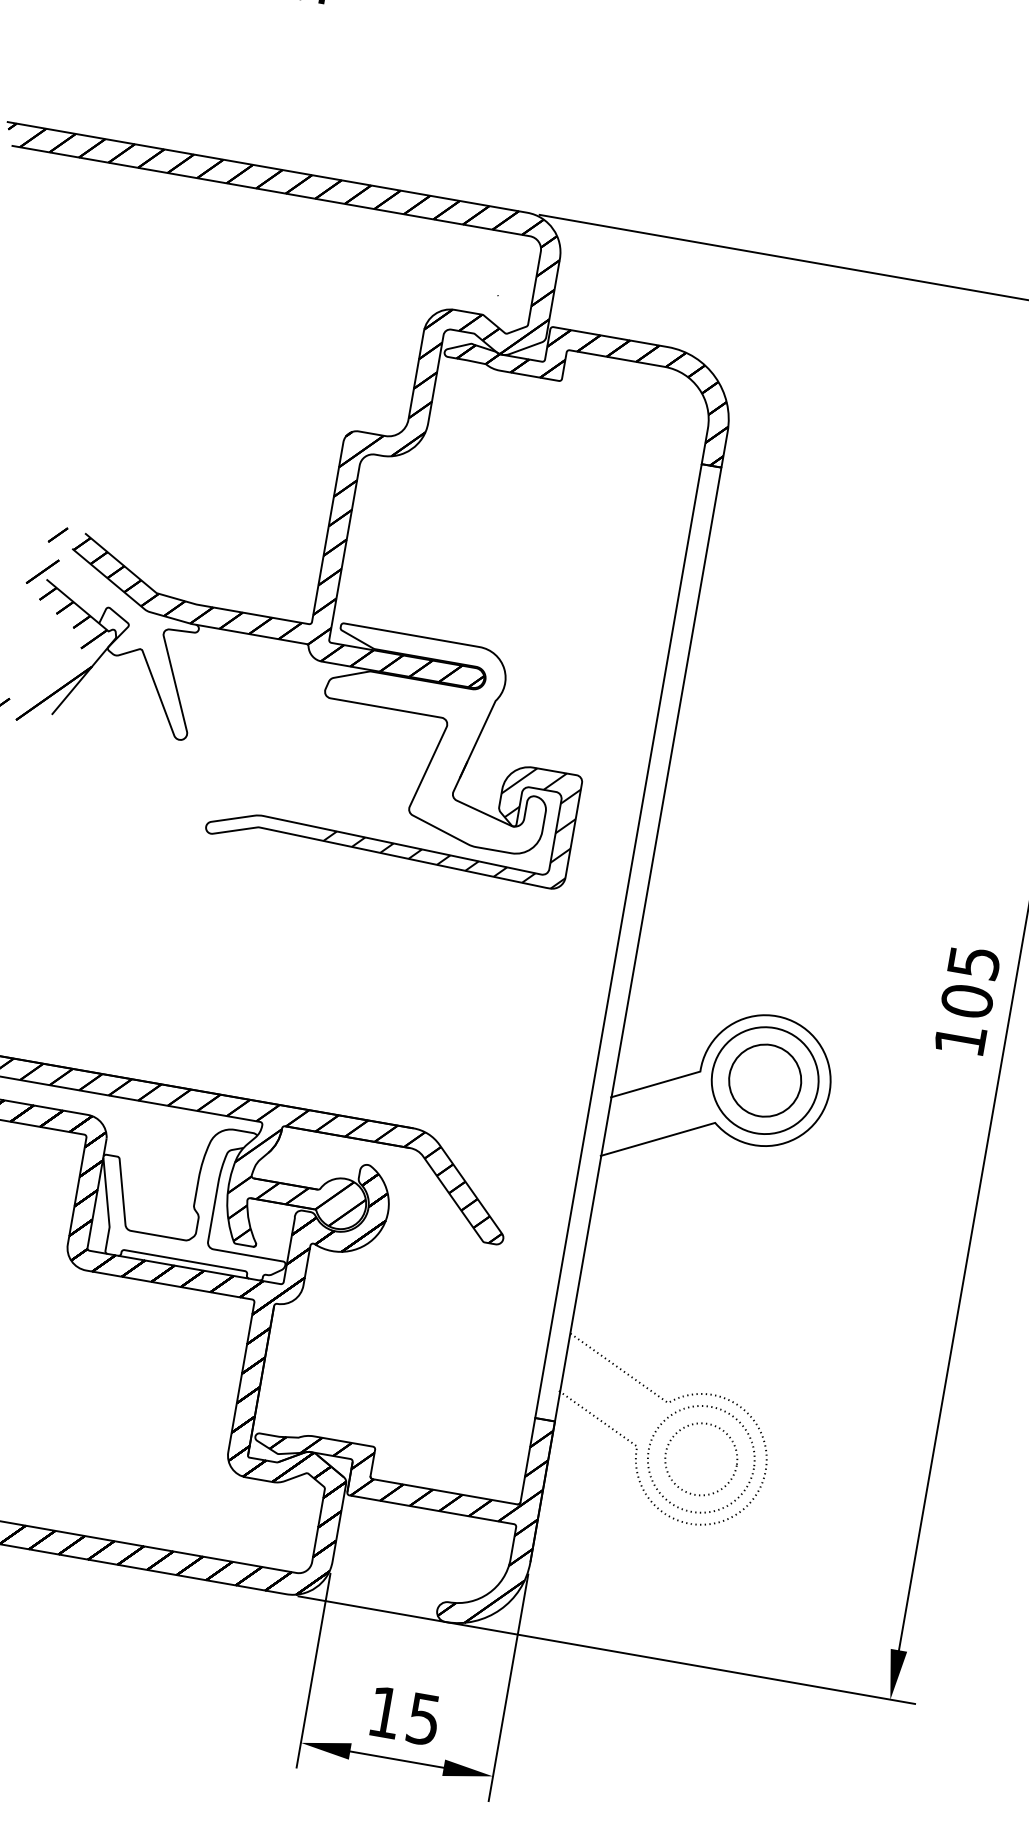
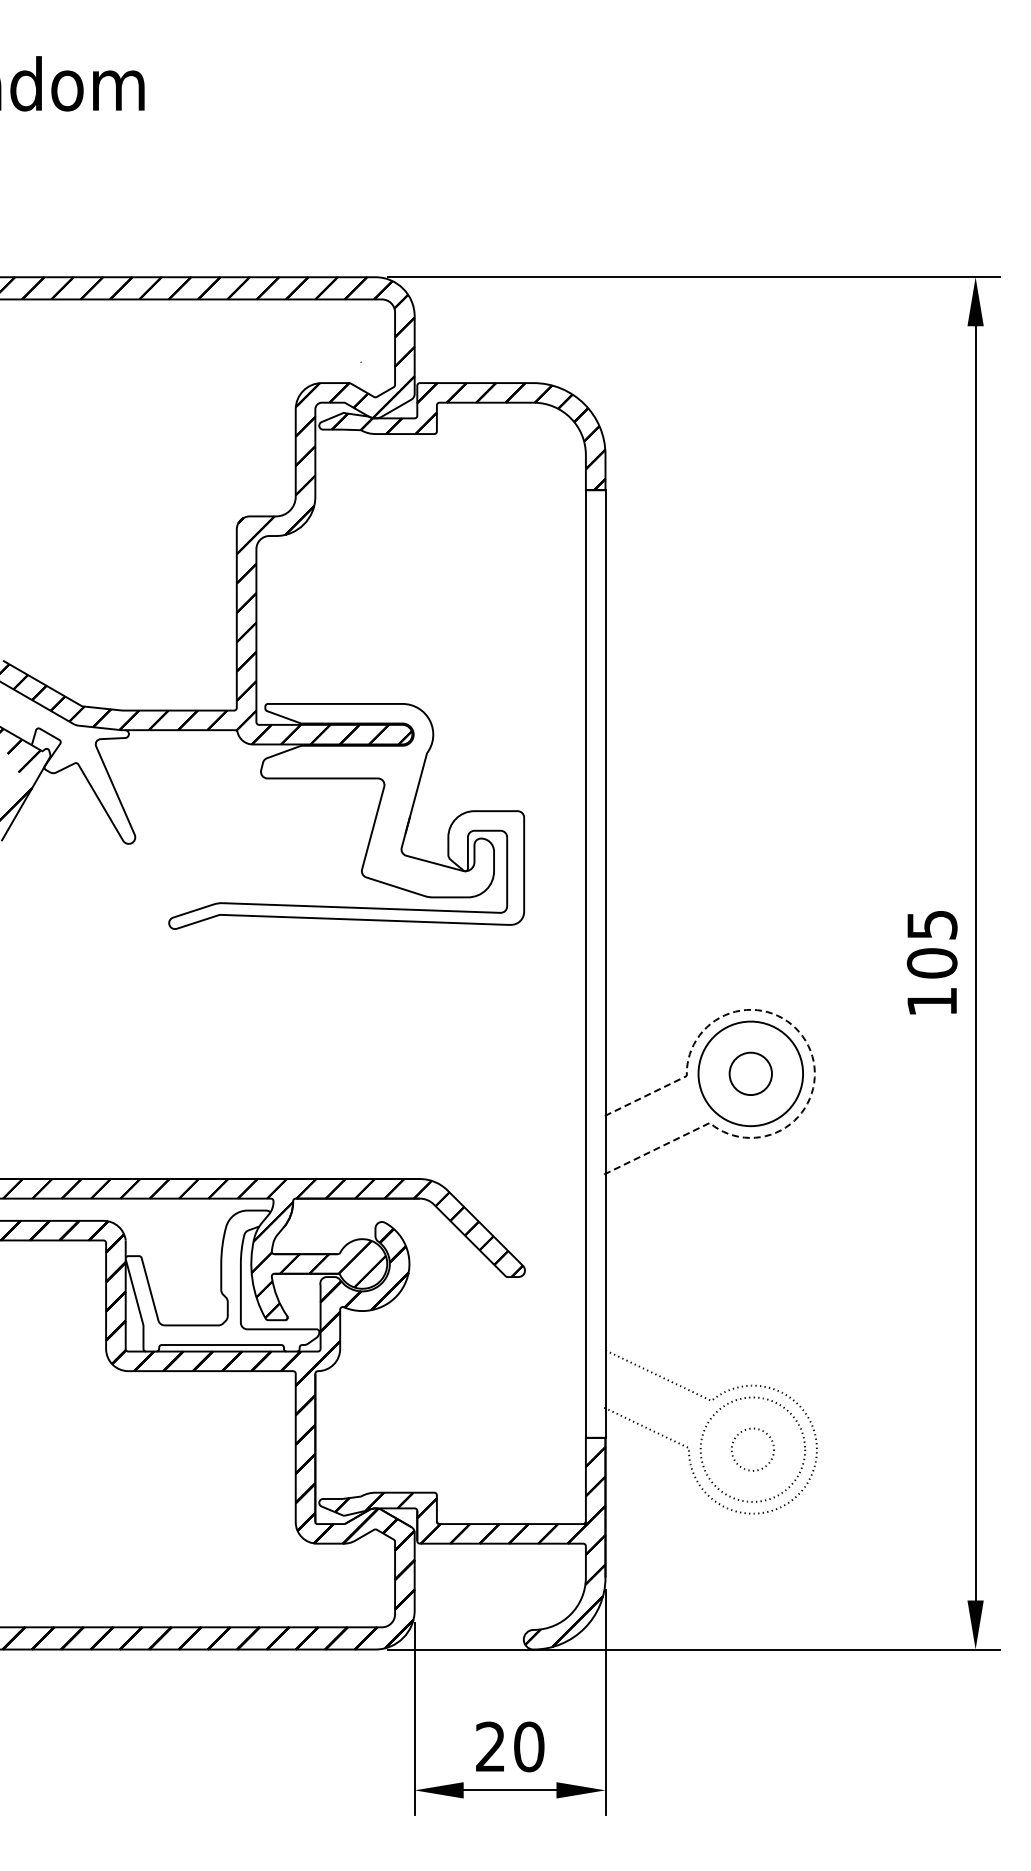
hatch: (452, 812) -> (404, 867), removed
line: (830, 1072) -> (812, 1055), solid -> dashed
circle: (764, 1080) -> (750, 1073), size x0.6
circle: (700, 1459) -> (752, 1449), size x0.6
text: (405, 1715) -> (510, 1746), 15 -> 20

